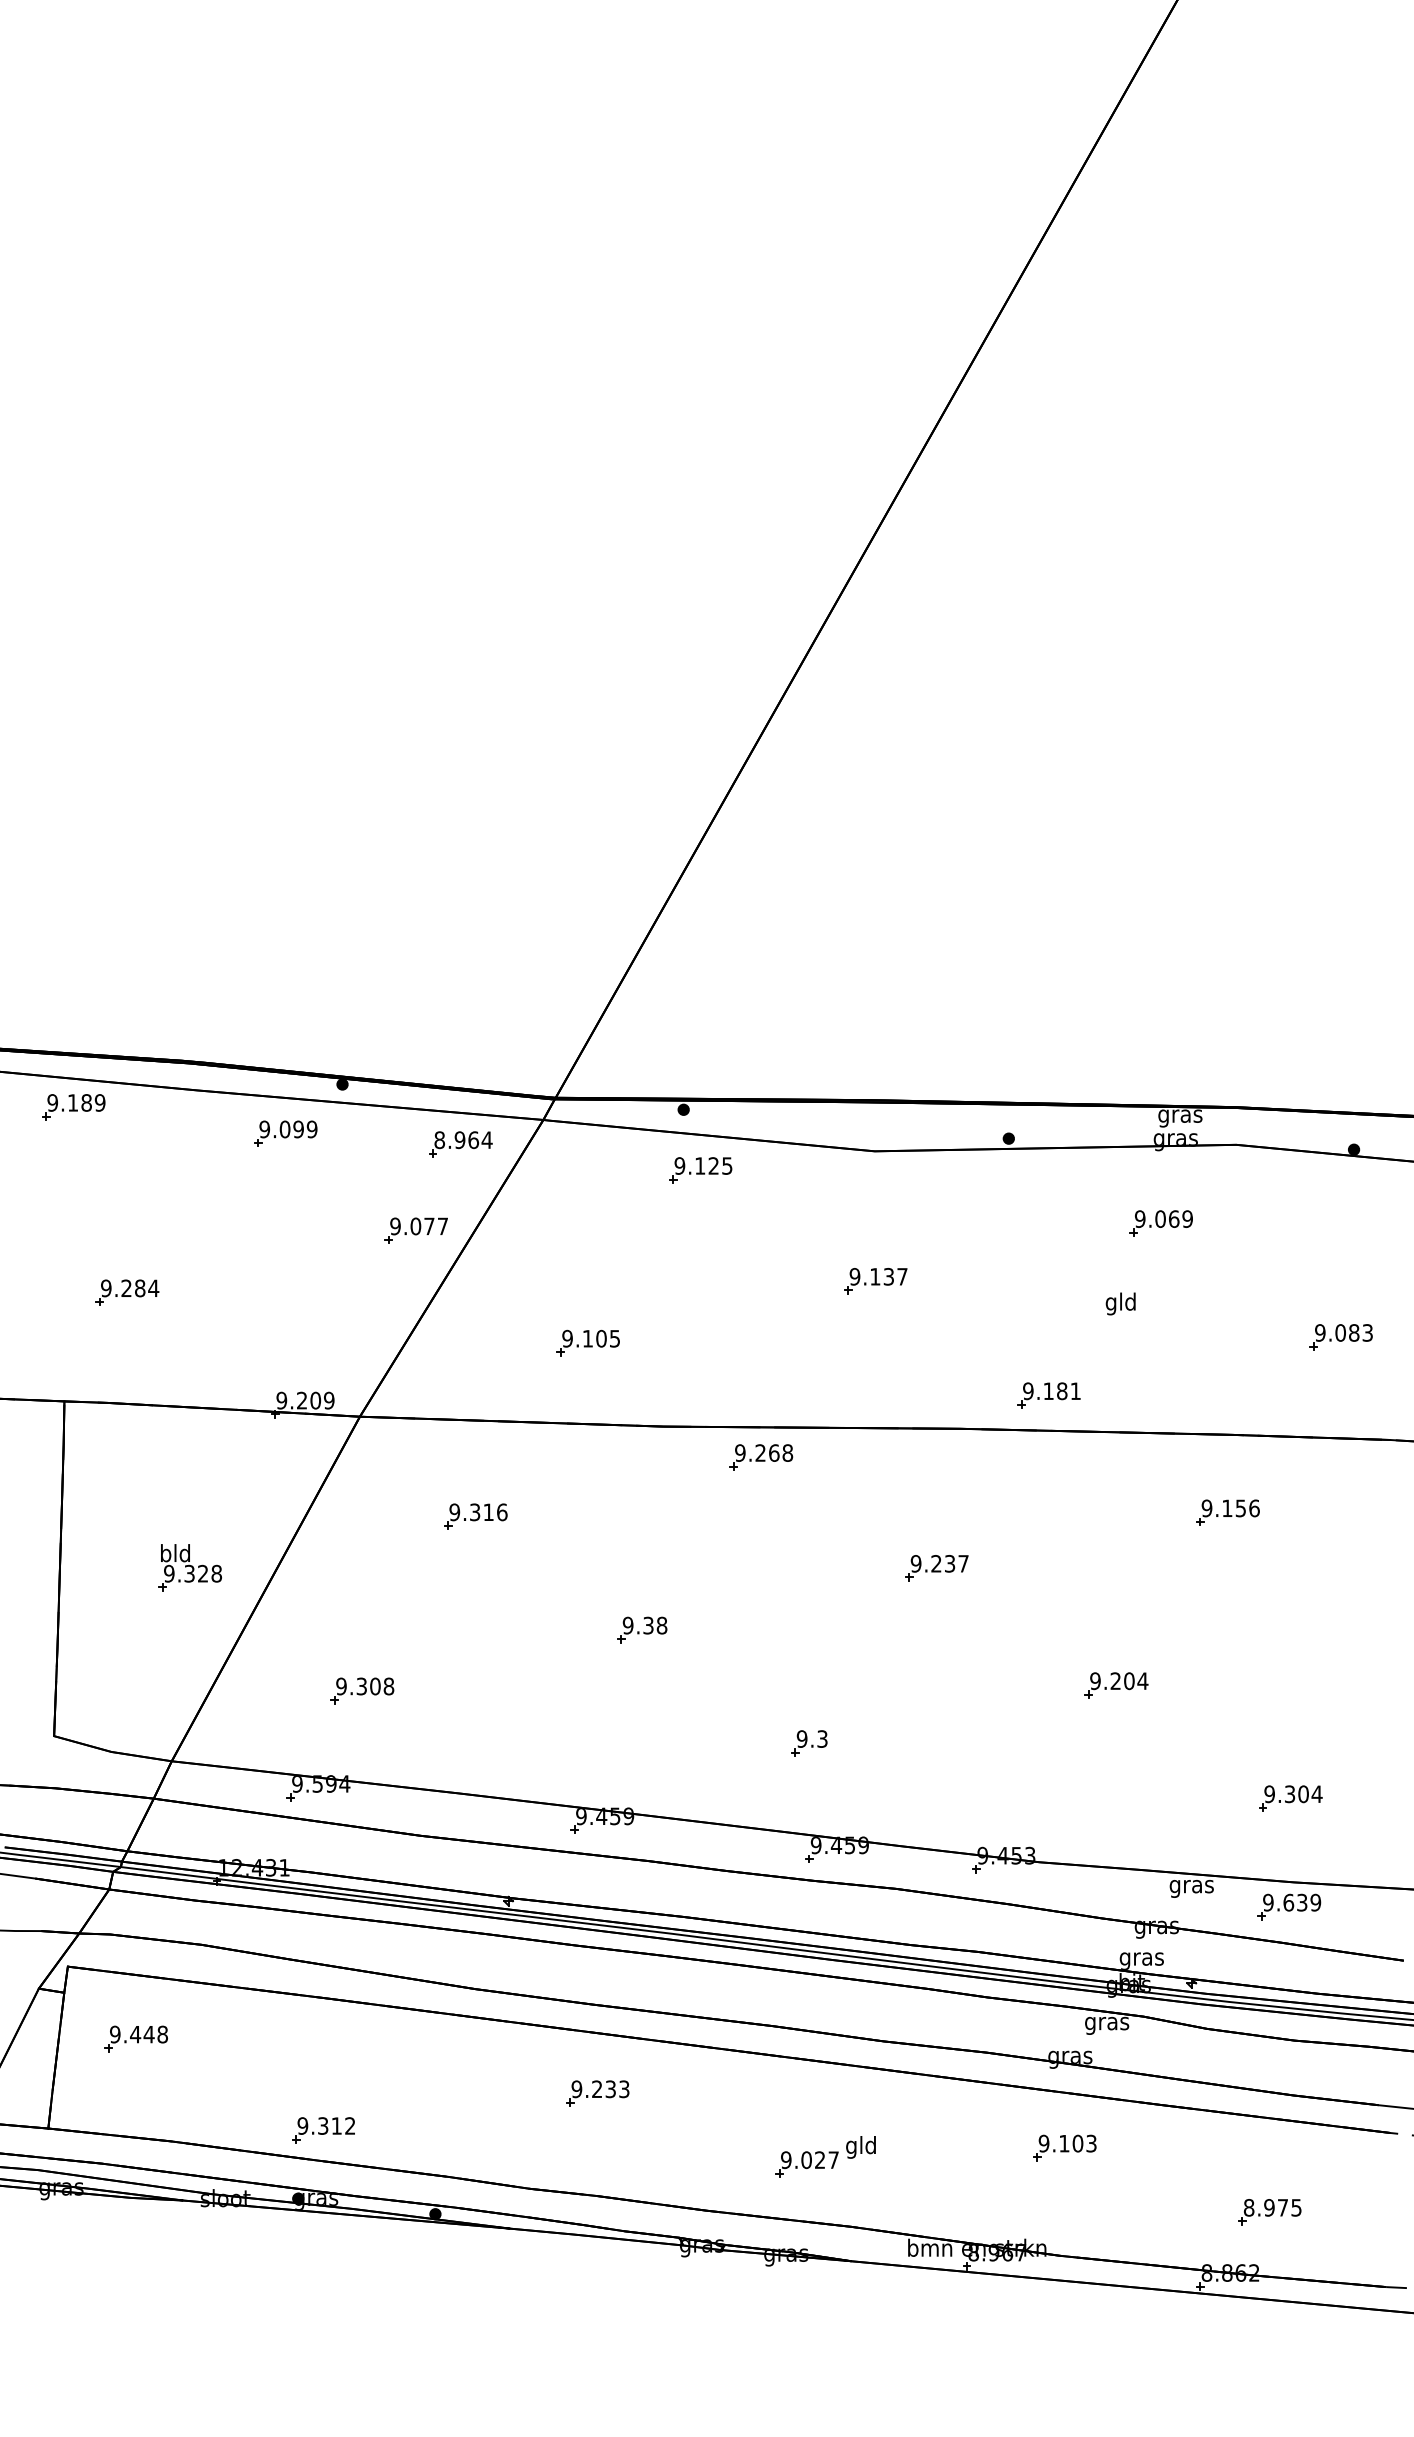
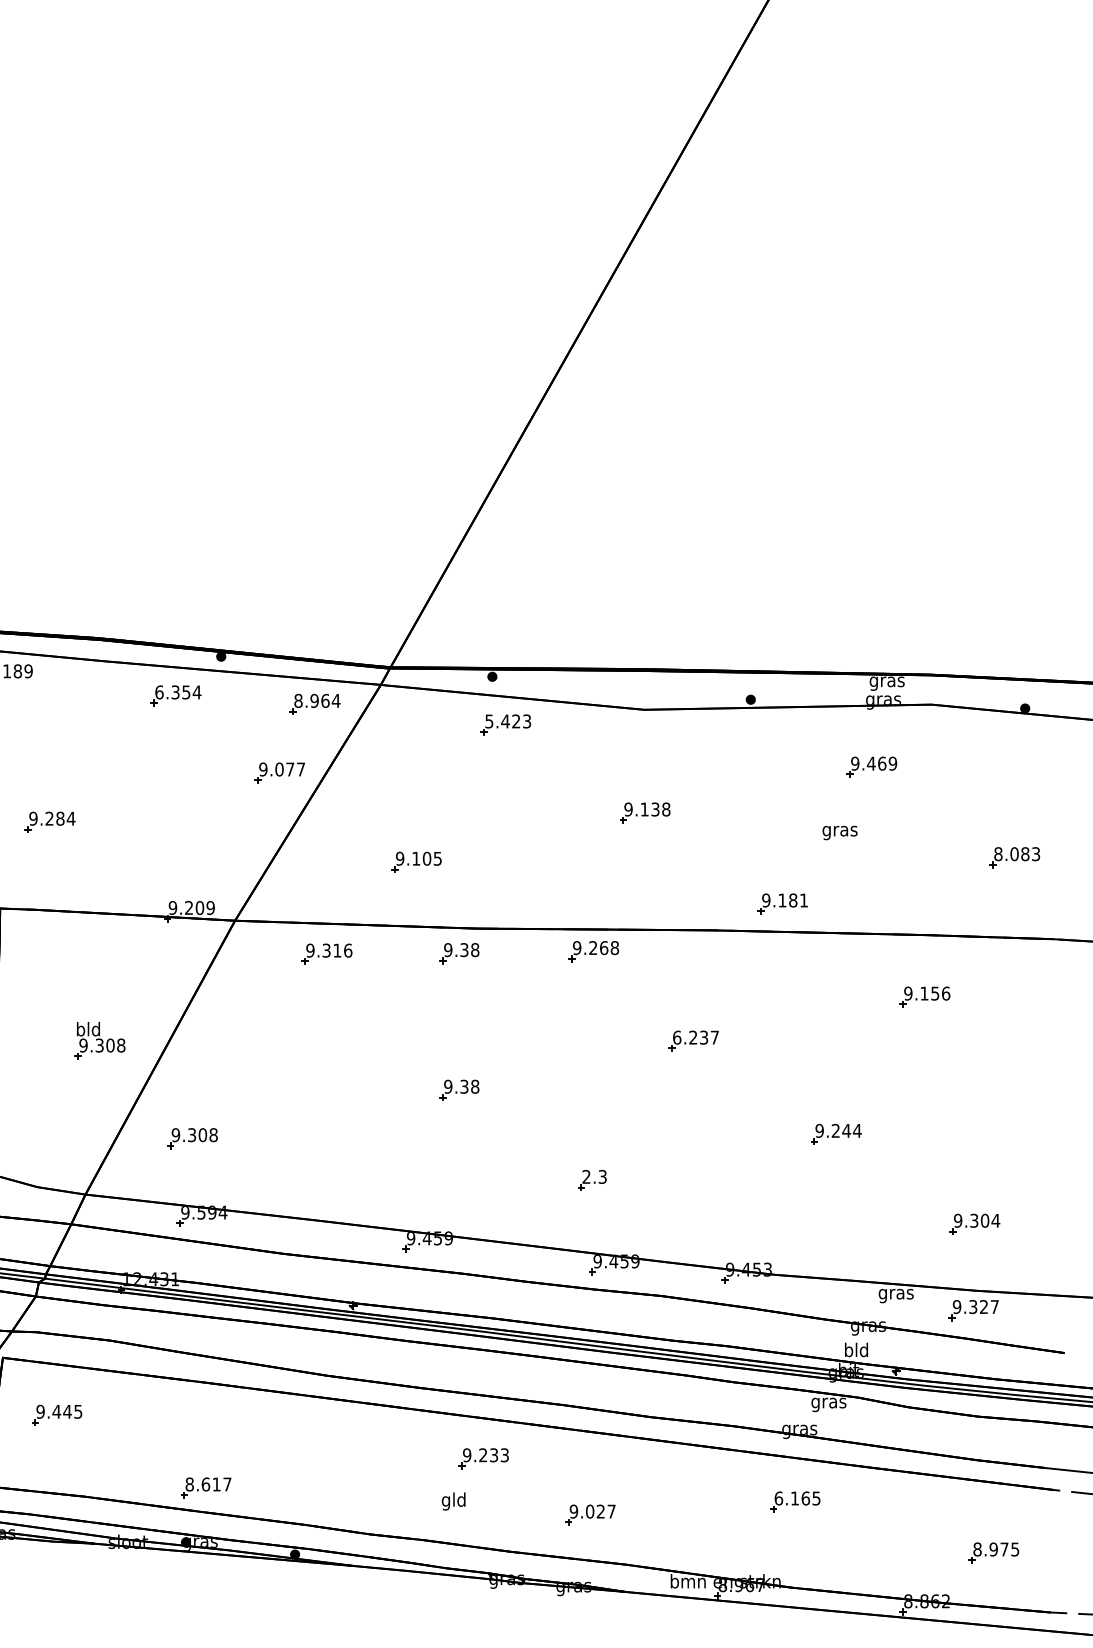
text: (288, 1129) -> (178, 692), 9.099 -> 6.354
text: (703, 1165) -> (508, 721), 9.125 -> 5.423
text: (1160, 1218) -> (871, 763), 9.069 -> 9.469
text: (902, 1276) -> (666, 809), 9.137 -> 9.138
text: (1121, 1303) -> (840, 830), gld -> gras
text: (1320, 1332) -> (998, 853), 9.083 -> 8.083
part: (642, 1457) -> (459, 953), added
part: (761, 1457) -> (593, 951), moved
part: (475, 1516) -> (326, 953), moved
text: (915, 1563) -> (676, 1037), 9.237 -> 6.237
text: (202, 1573) -> (109, 1045), 9.328 -> 9.308
text: (1128, 1681) -> (845, 1131), 9.204 -> 9.244
part: (362, 1690) -> (192, 1138), moved
text: (801, 1738) -> (586, 1176), 9.3 -> 2.3
text: (1302, 1902) -> (984, 1306), 9.639 -> 9.327
text: (1141, 1958) -> (856, 1351), gras -> bld
text: (162, 2034) -> (78, 1411), 9.448 -> 9.445
part: (597, 2093) -> (483, 1458), moved
text: (326, 2125) -> (208, 1484), 9.312 -> 8.617
text: (1067, 2143) -> (797, 1498), 9.103 -> 6.165
text: (860, 2147) -> (453, 1501), moved
part: (1269, 2212) -> (993, 1553), moved

